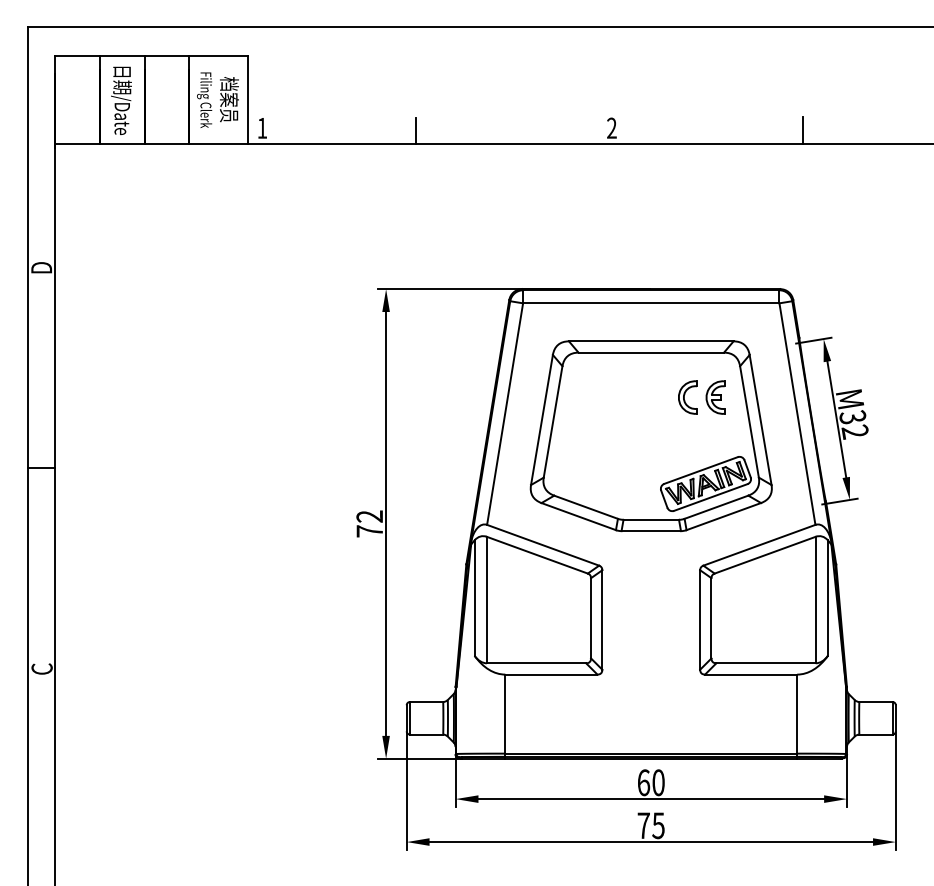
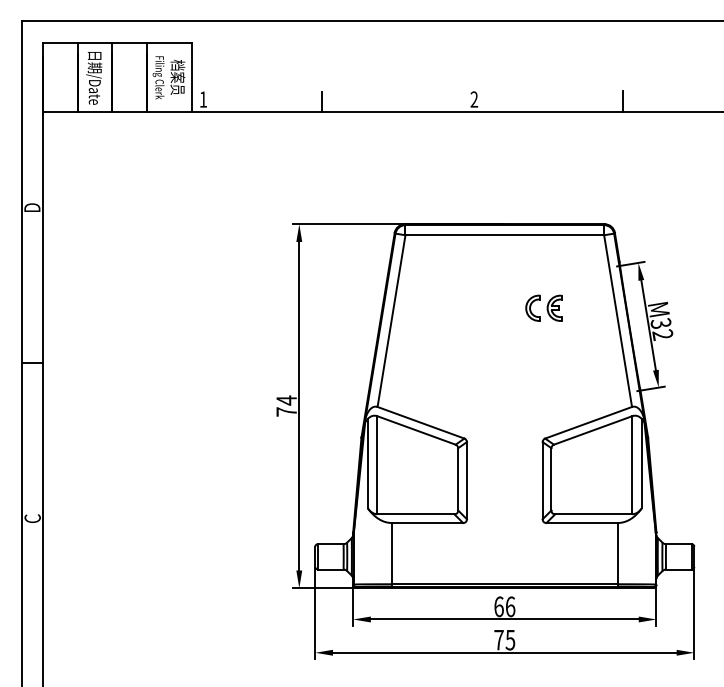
part: (650, 435) -> (504, 337), removed
text: (369, 516) -> (286, 400), 72 -> 74
text: (658, 782) -> (510, 606), 60 -> 66

